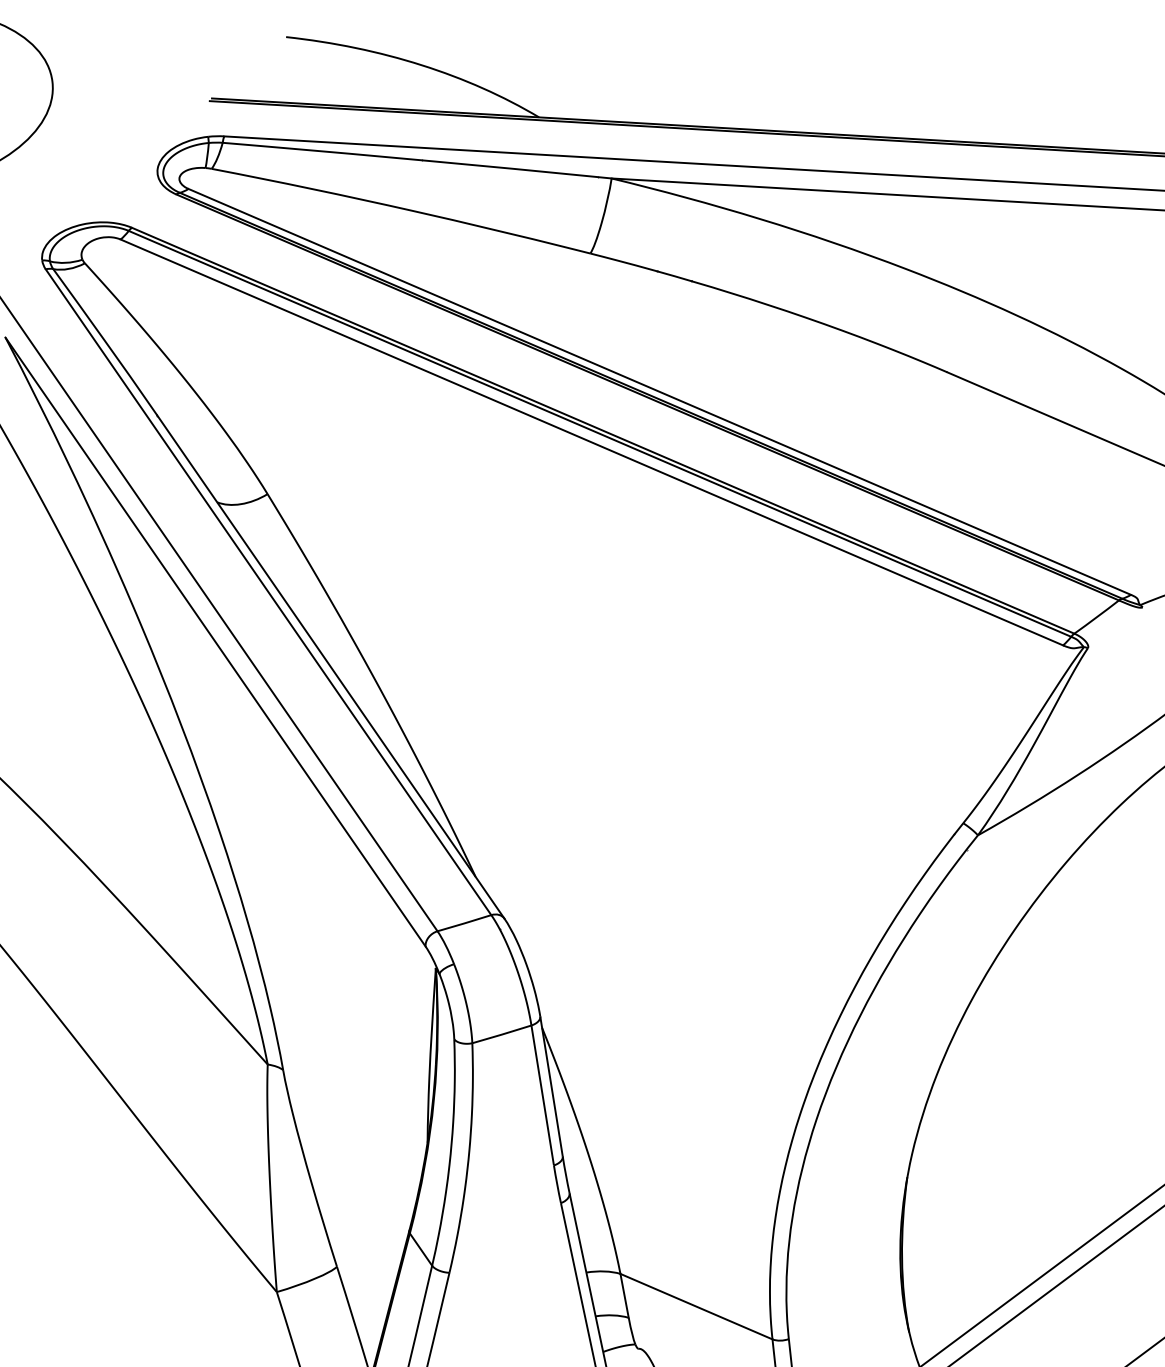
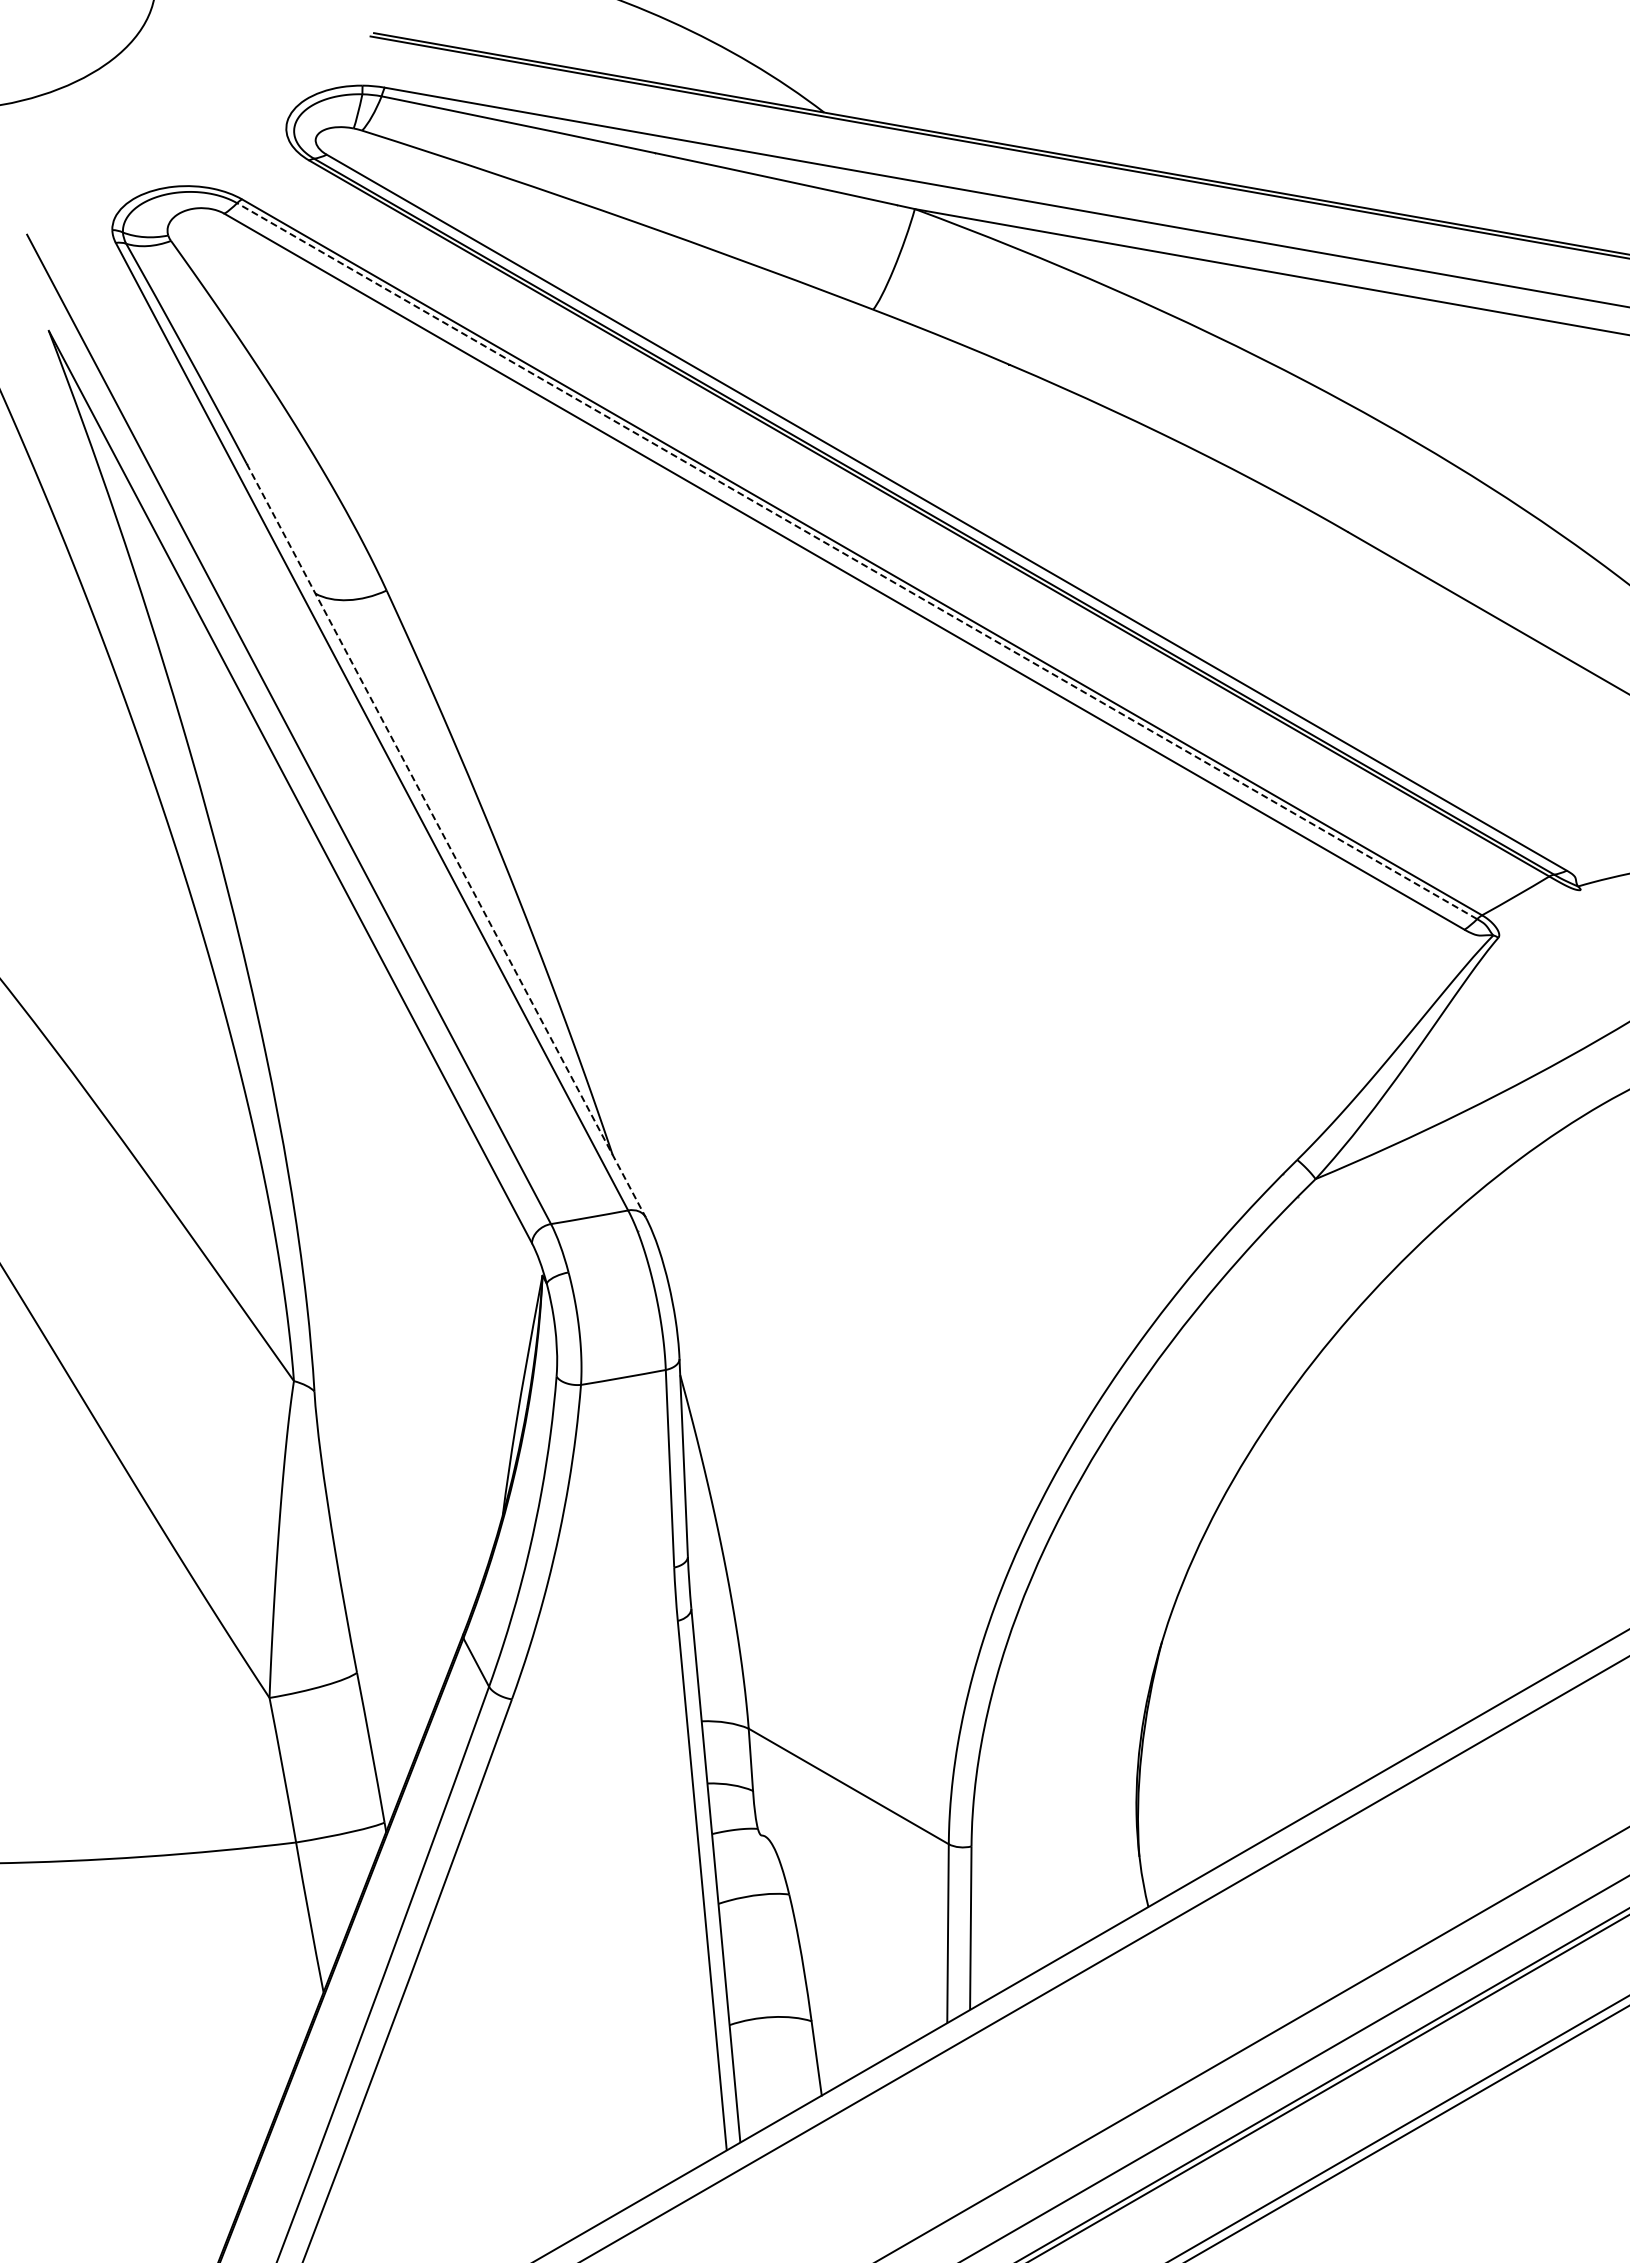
line: (600, 434) -> (857, 561), solid -> dashed
line: (331, 667) -> (446, 841), solid -> dashed

